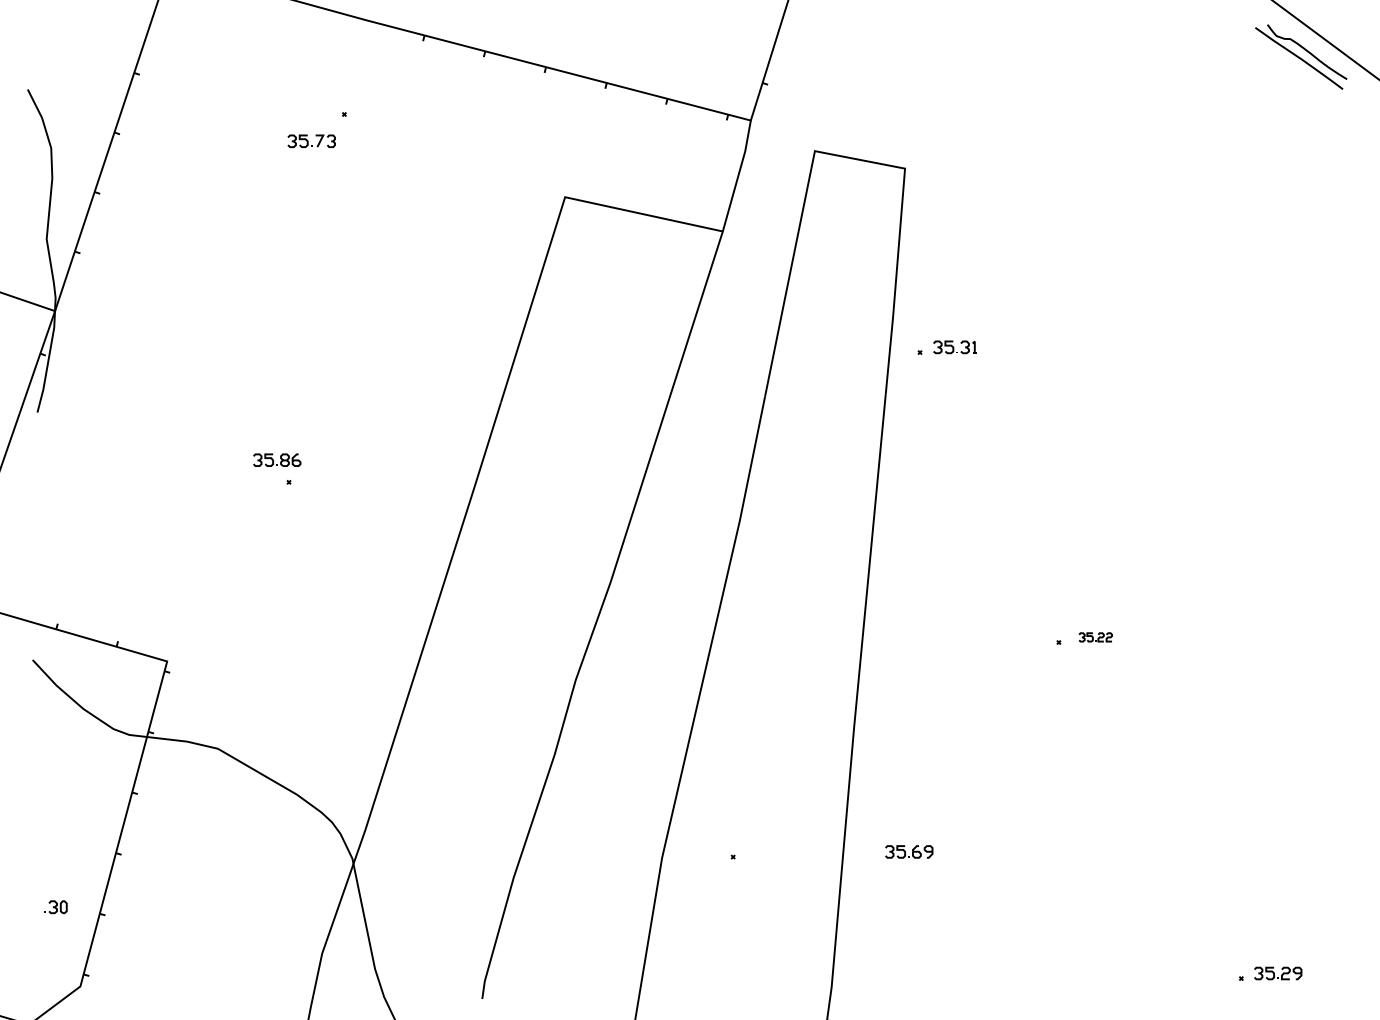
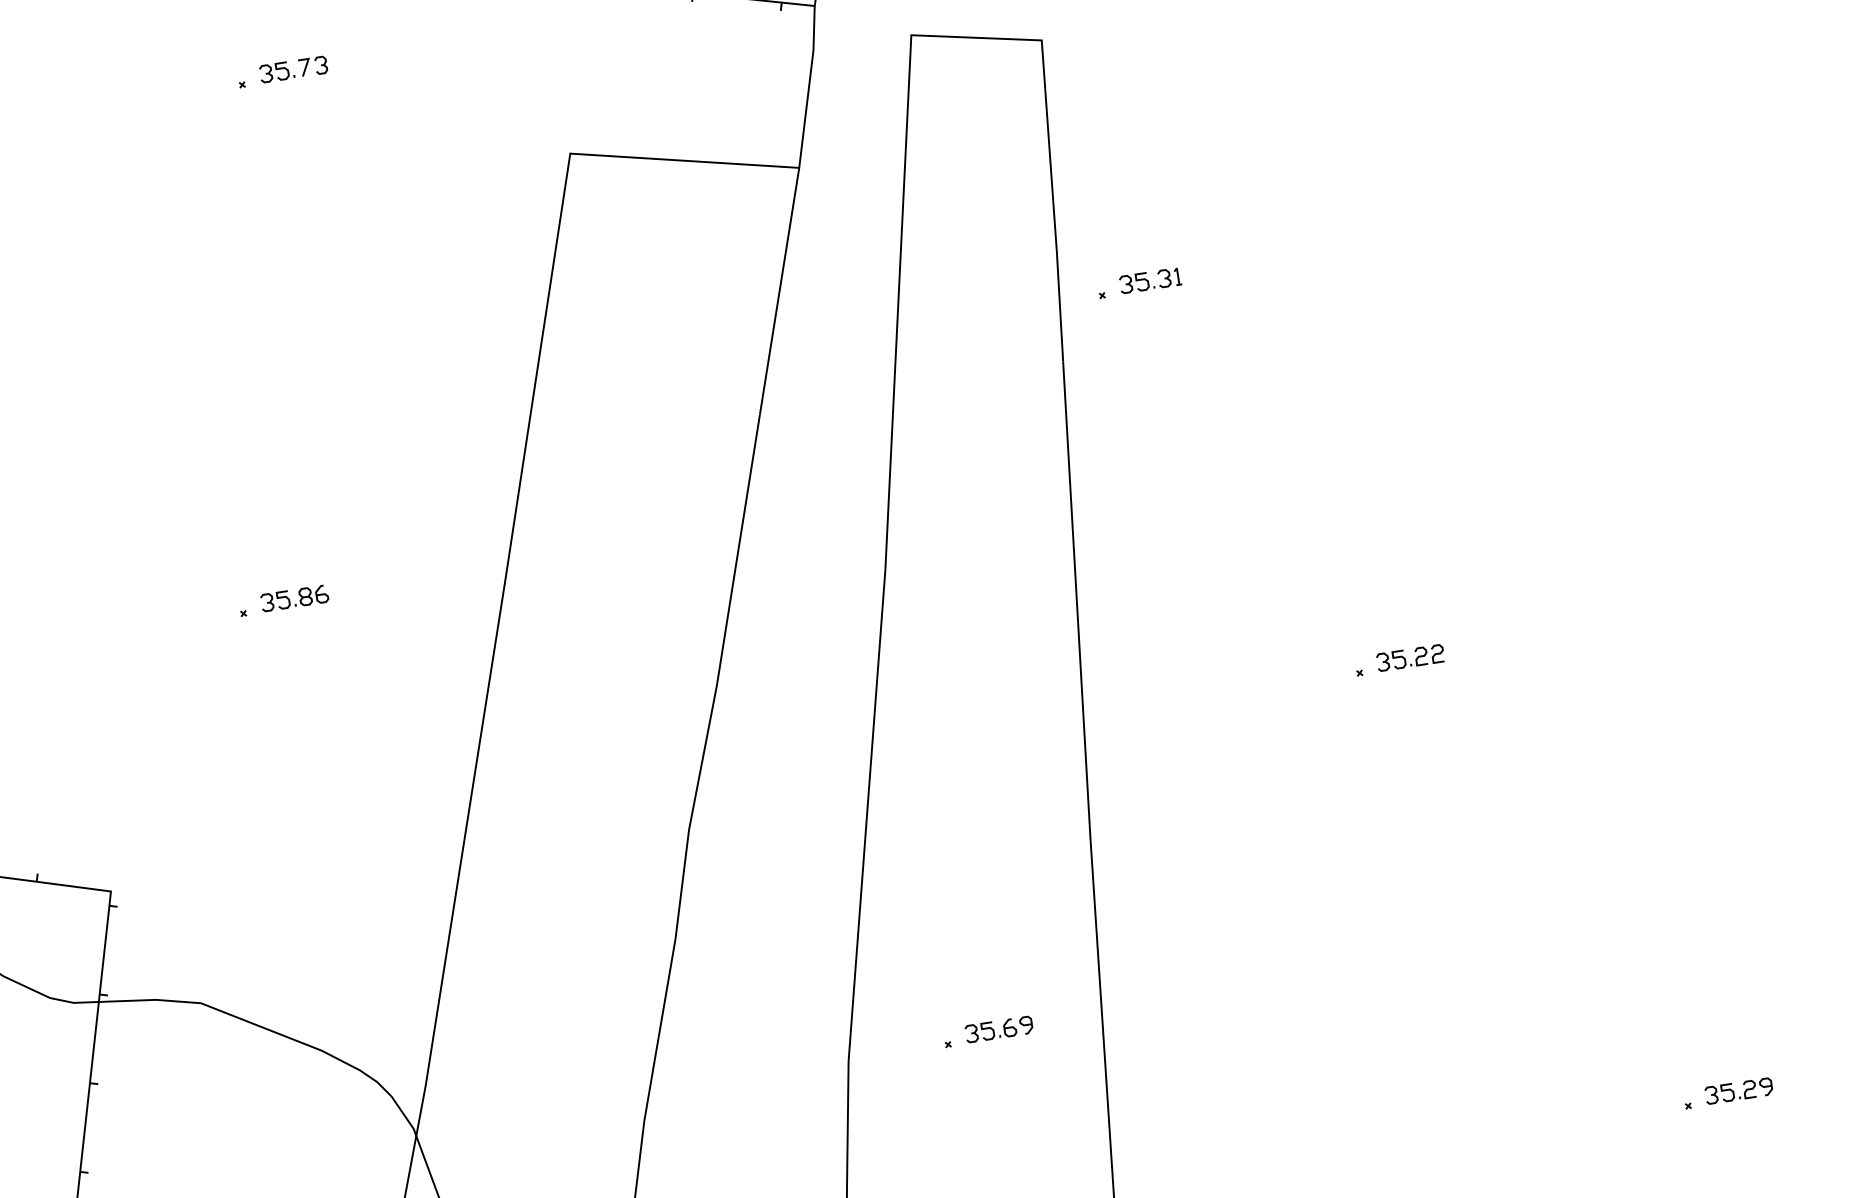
part: (311, 140) -> (293, 68), moved
part: (277, 459) -> (295, 597), moved
part: (1095, 637) -> (1410, 658), size x1.43
part: (909, 851) -> (999, 1028), moved

